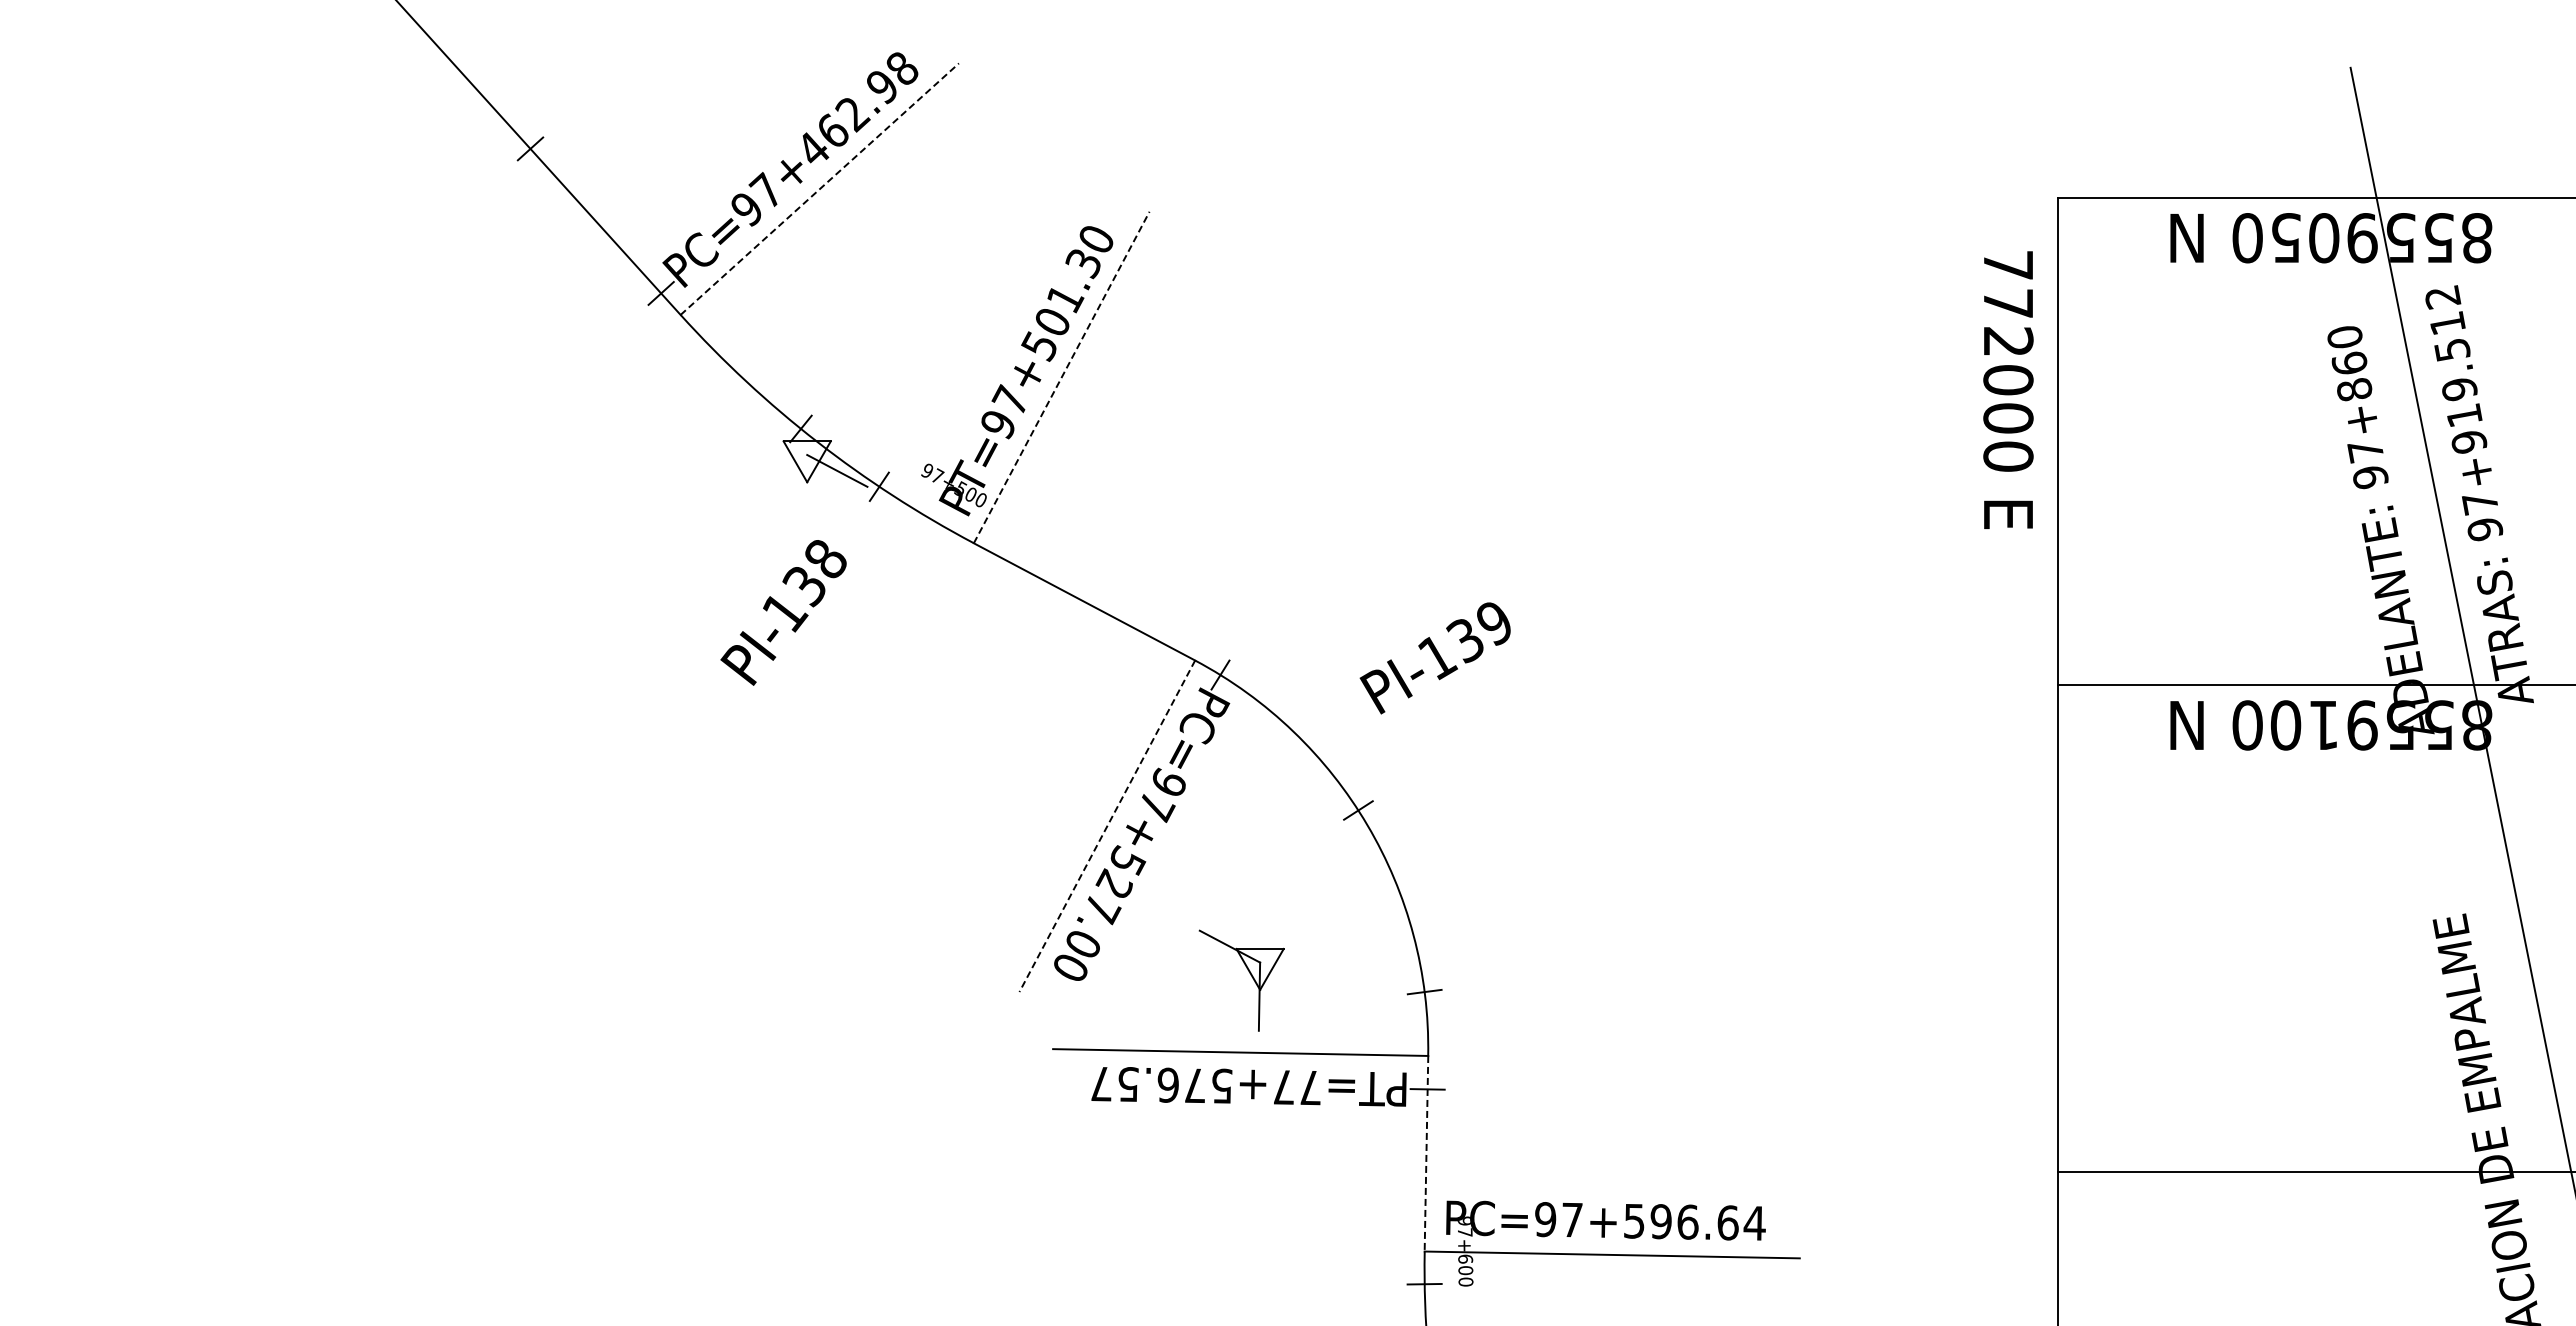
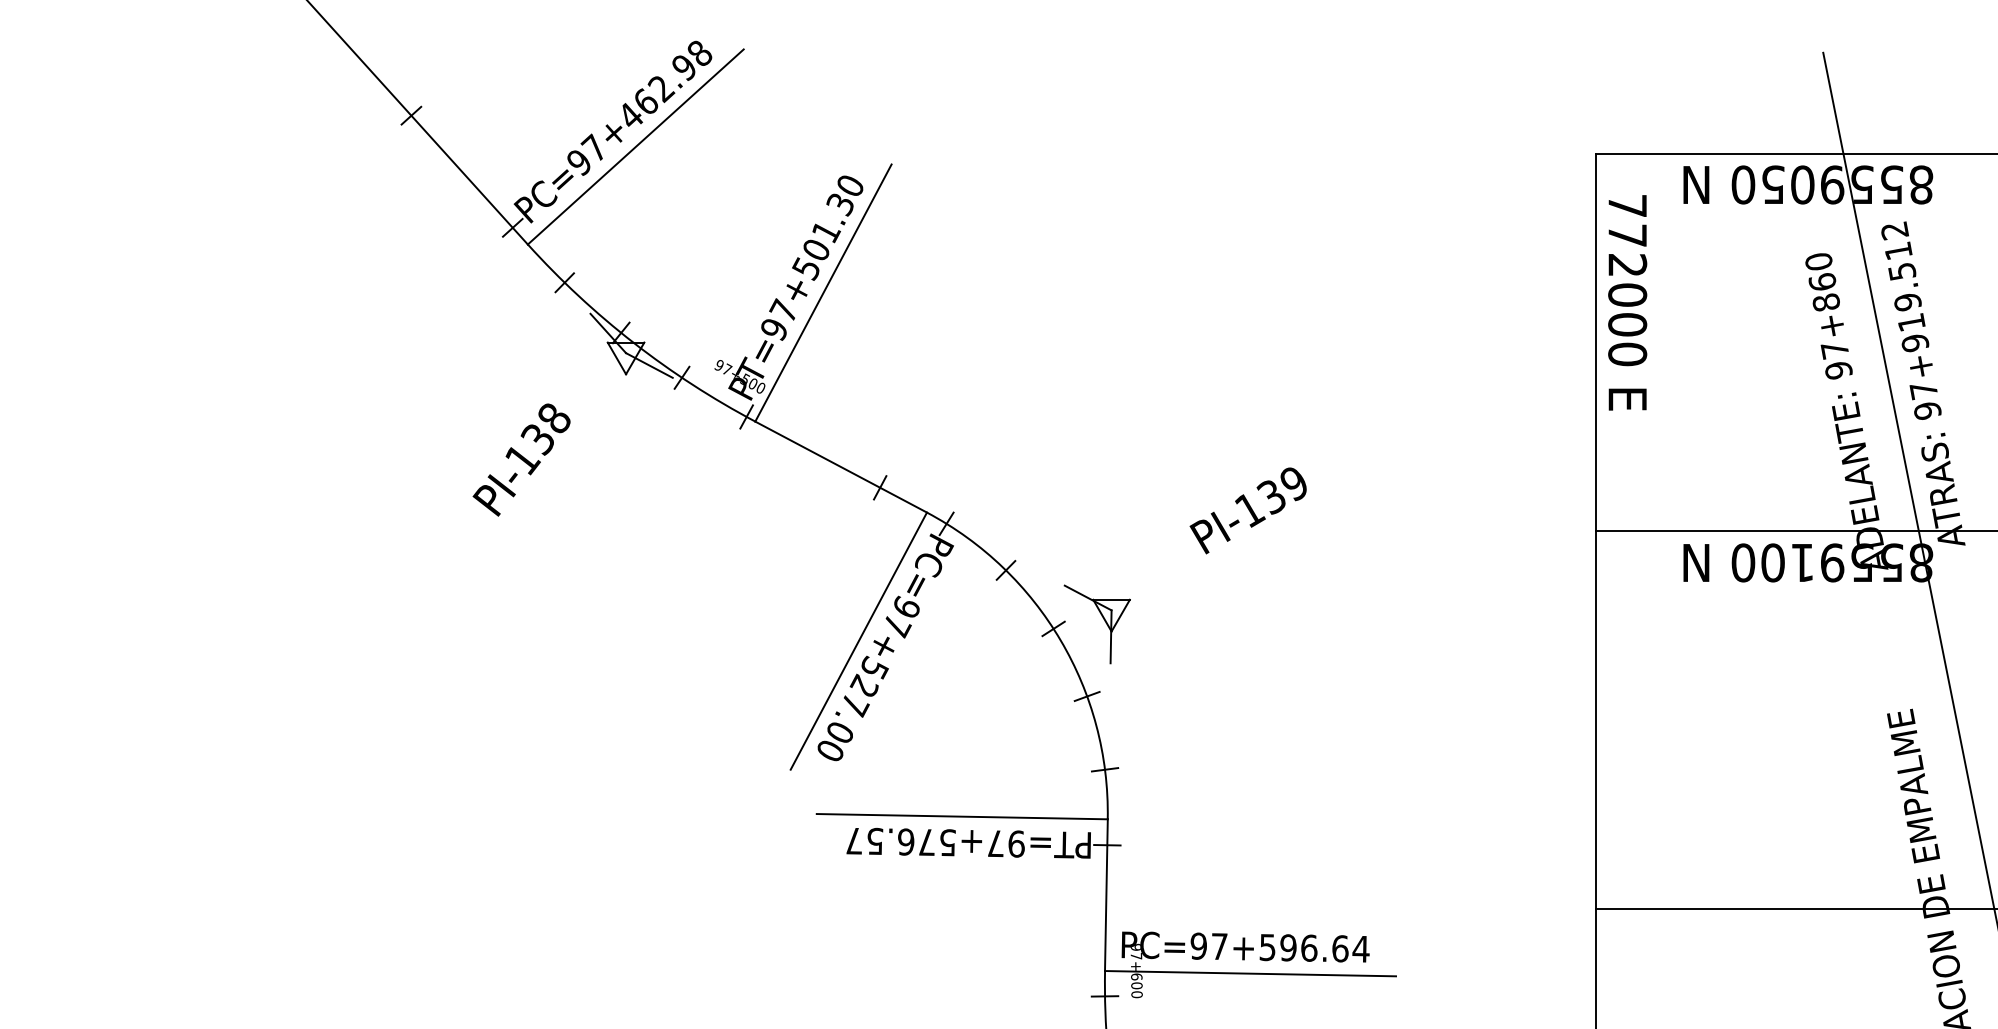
line: (819, 189) -> (635, 147), dashed -> solid
line: (728, 364) -> (564, 282), added
line: (1061, 377) -> (823, 293), dashed -> solid
text: (2008, 389) -> (1627, 302), moved
line: (784, 429) -> (608, 333), added
line: (962, 537) -> (746, 417), added
text: (783, 612) -> (521, 459), moved
line: (1134, 628) -> (879, 487), added
text: (1434, 658) -> (1247, 511), moved
line: (1296, 734) -> (1005, 569), added
line: (1107, 826) -> (858, 641), dashed -> solid
line: (1401, 897) -> (1087, 696), added
part: (1250, 975) -> (1104, 620), moved
text: (1310, 1087) -> (1016, 843), PT=77+576.57 -> PT=97+576.57
line: (1426, 1153) -> (1106, 894), dashed -> solid

